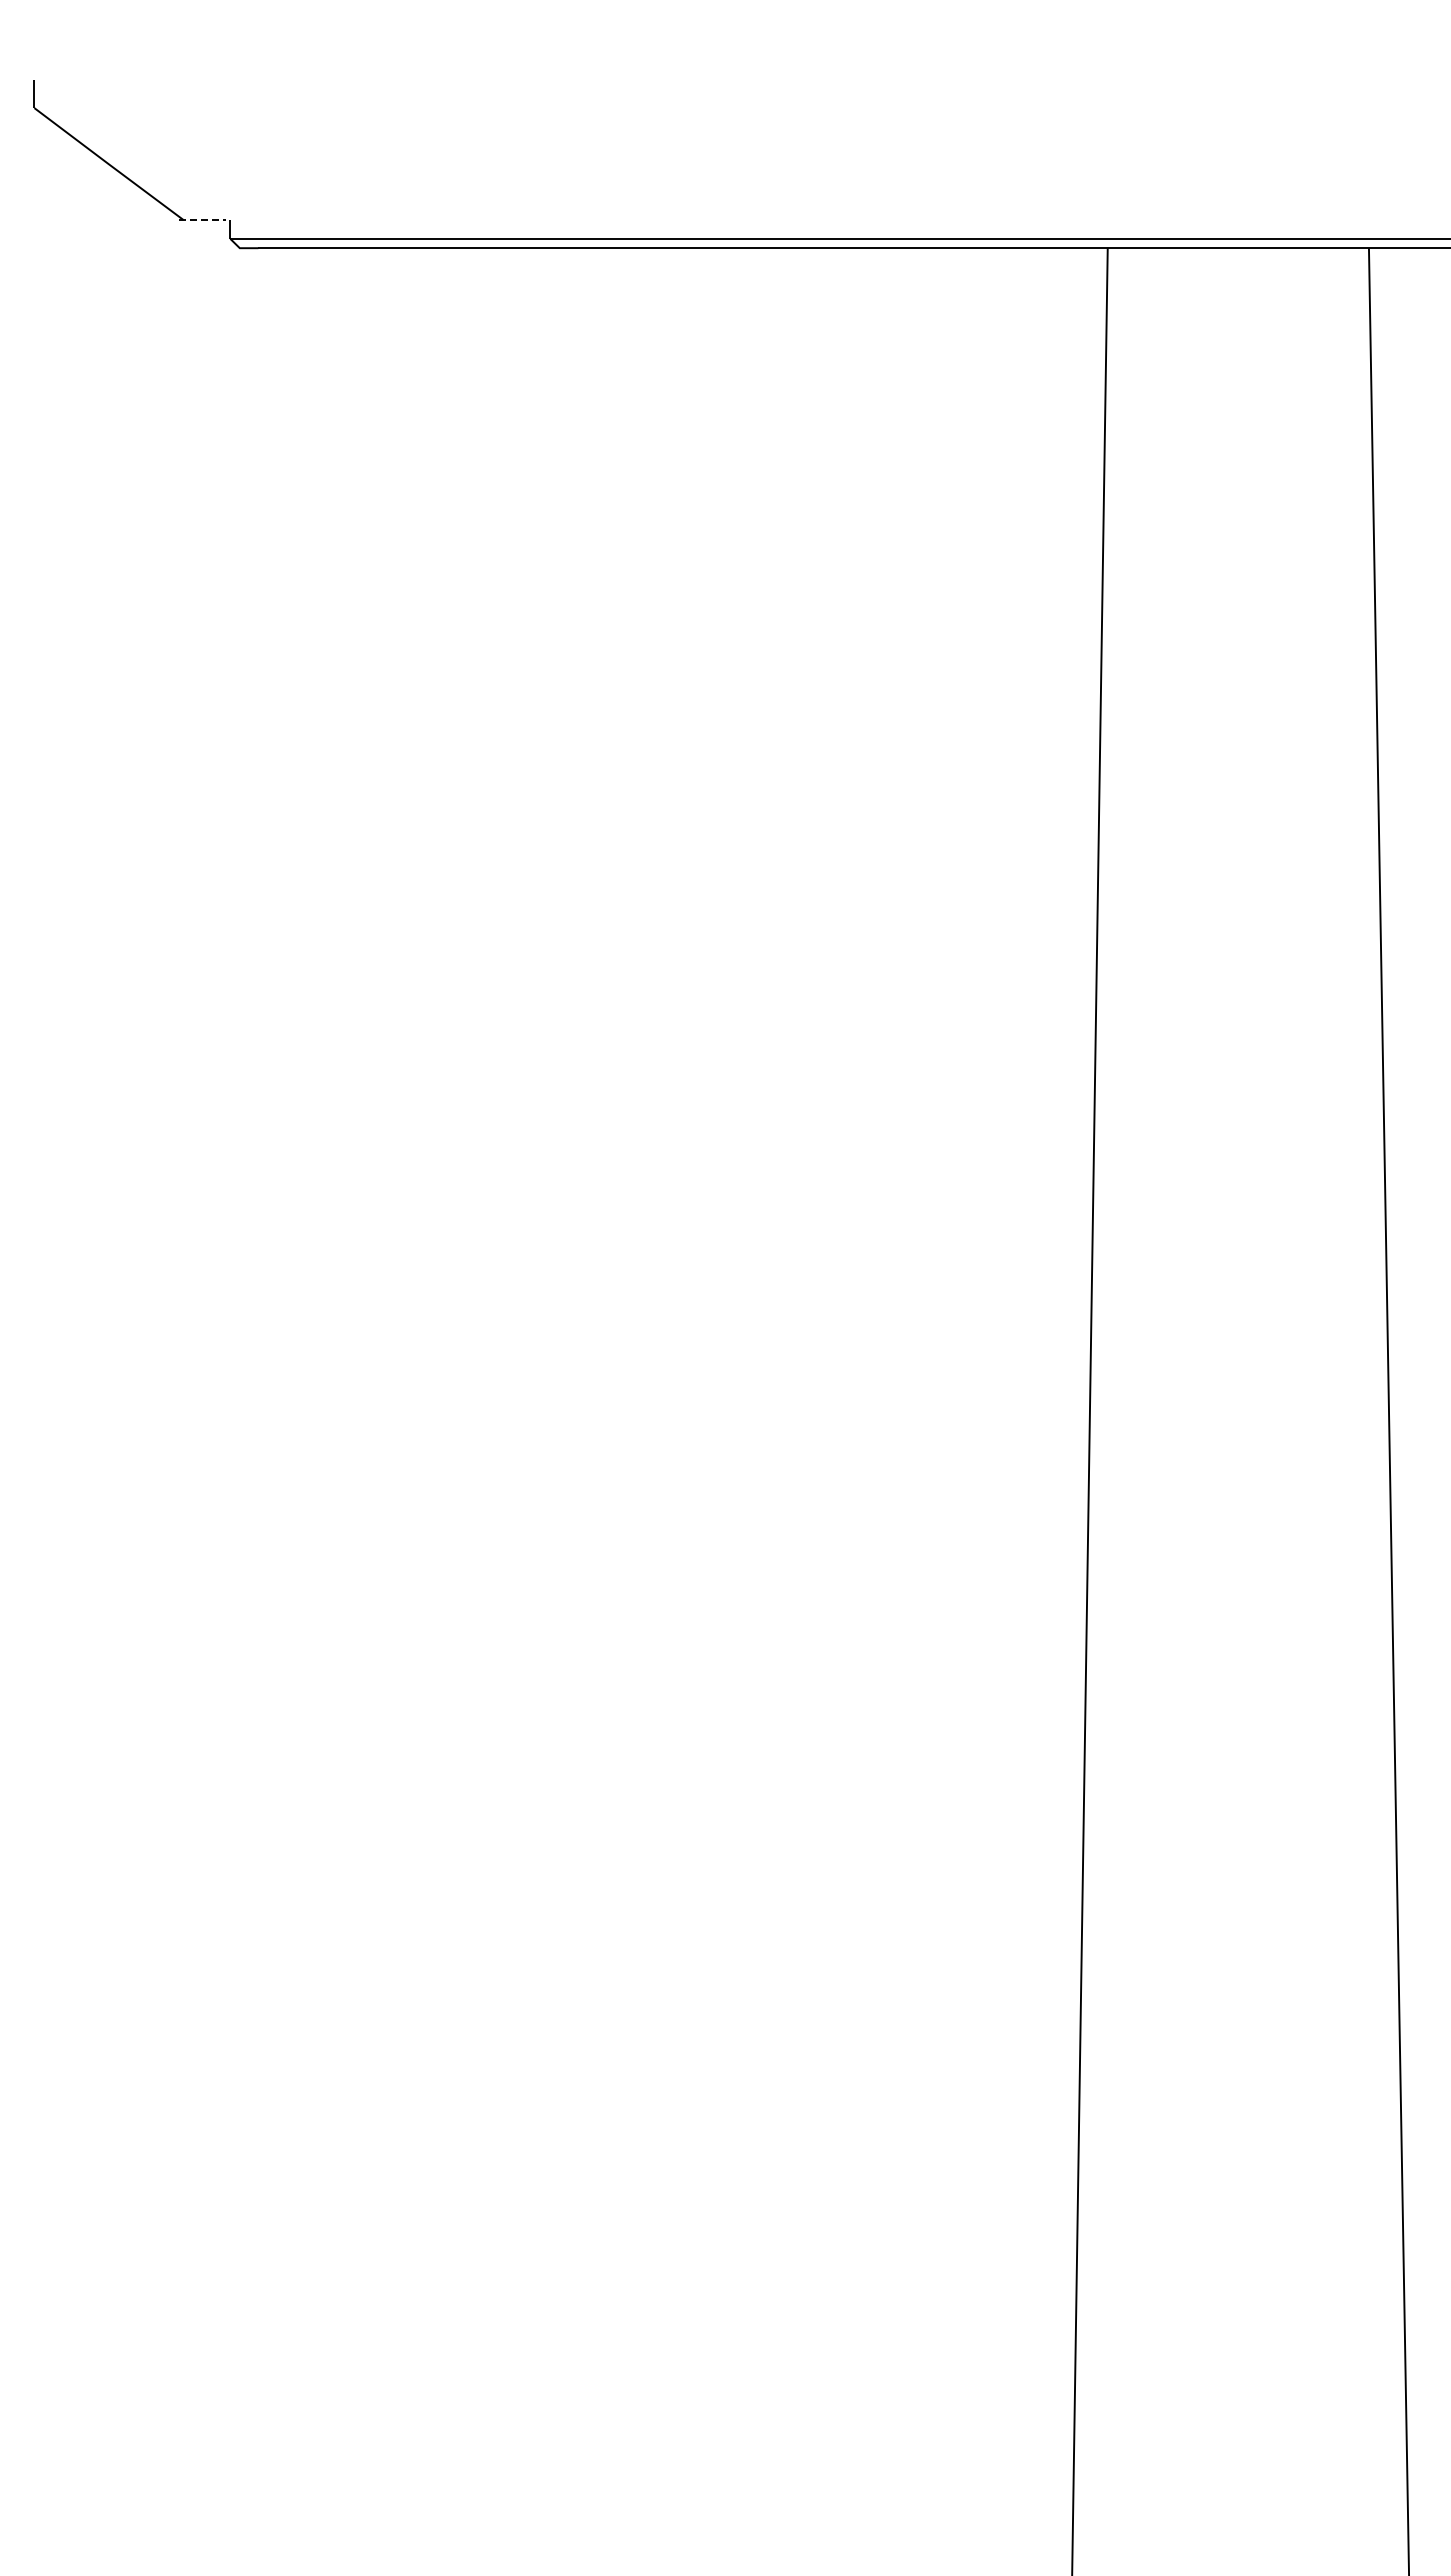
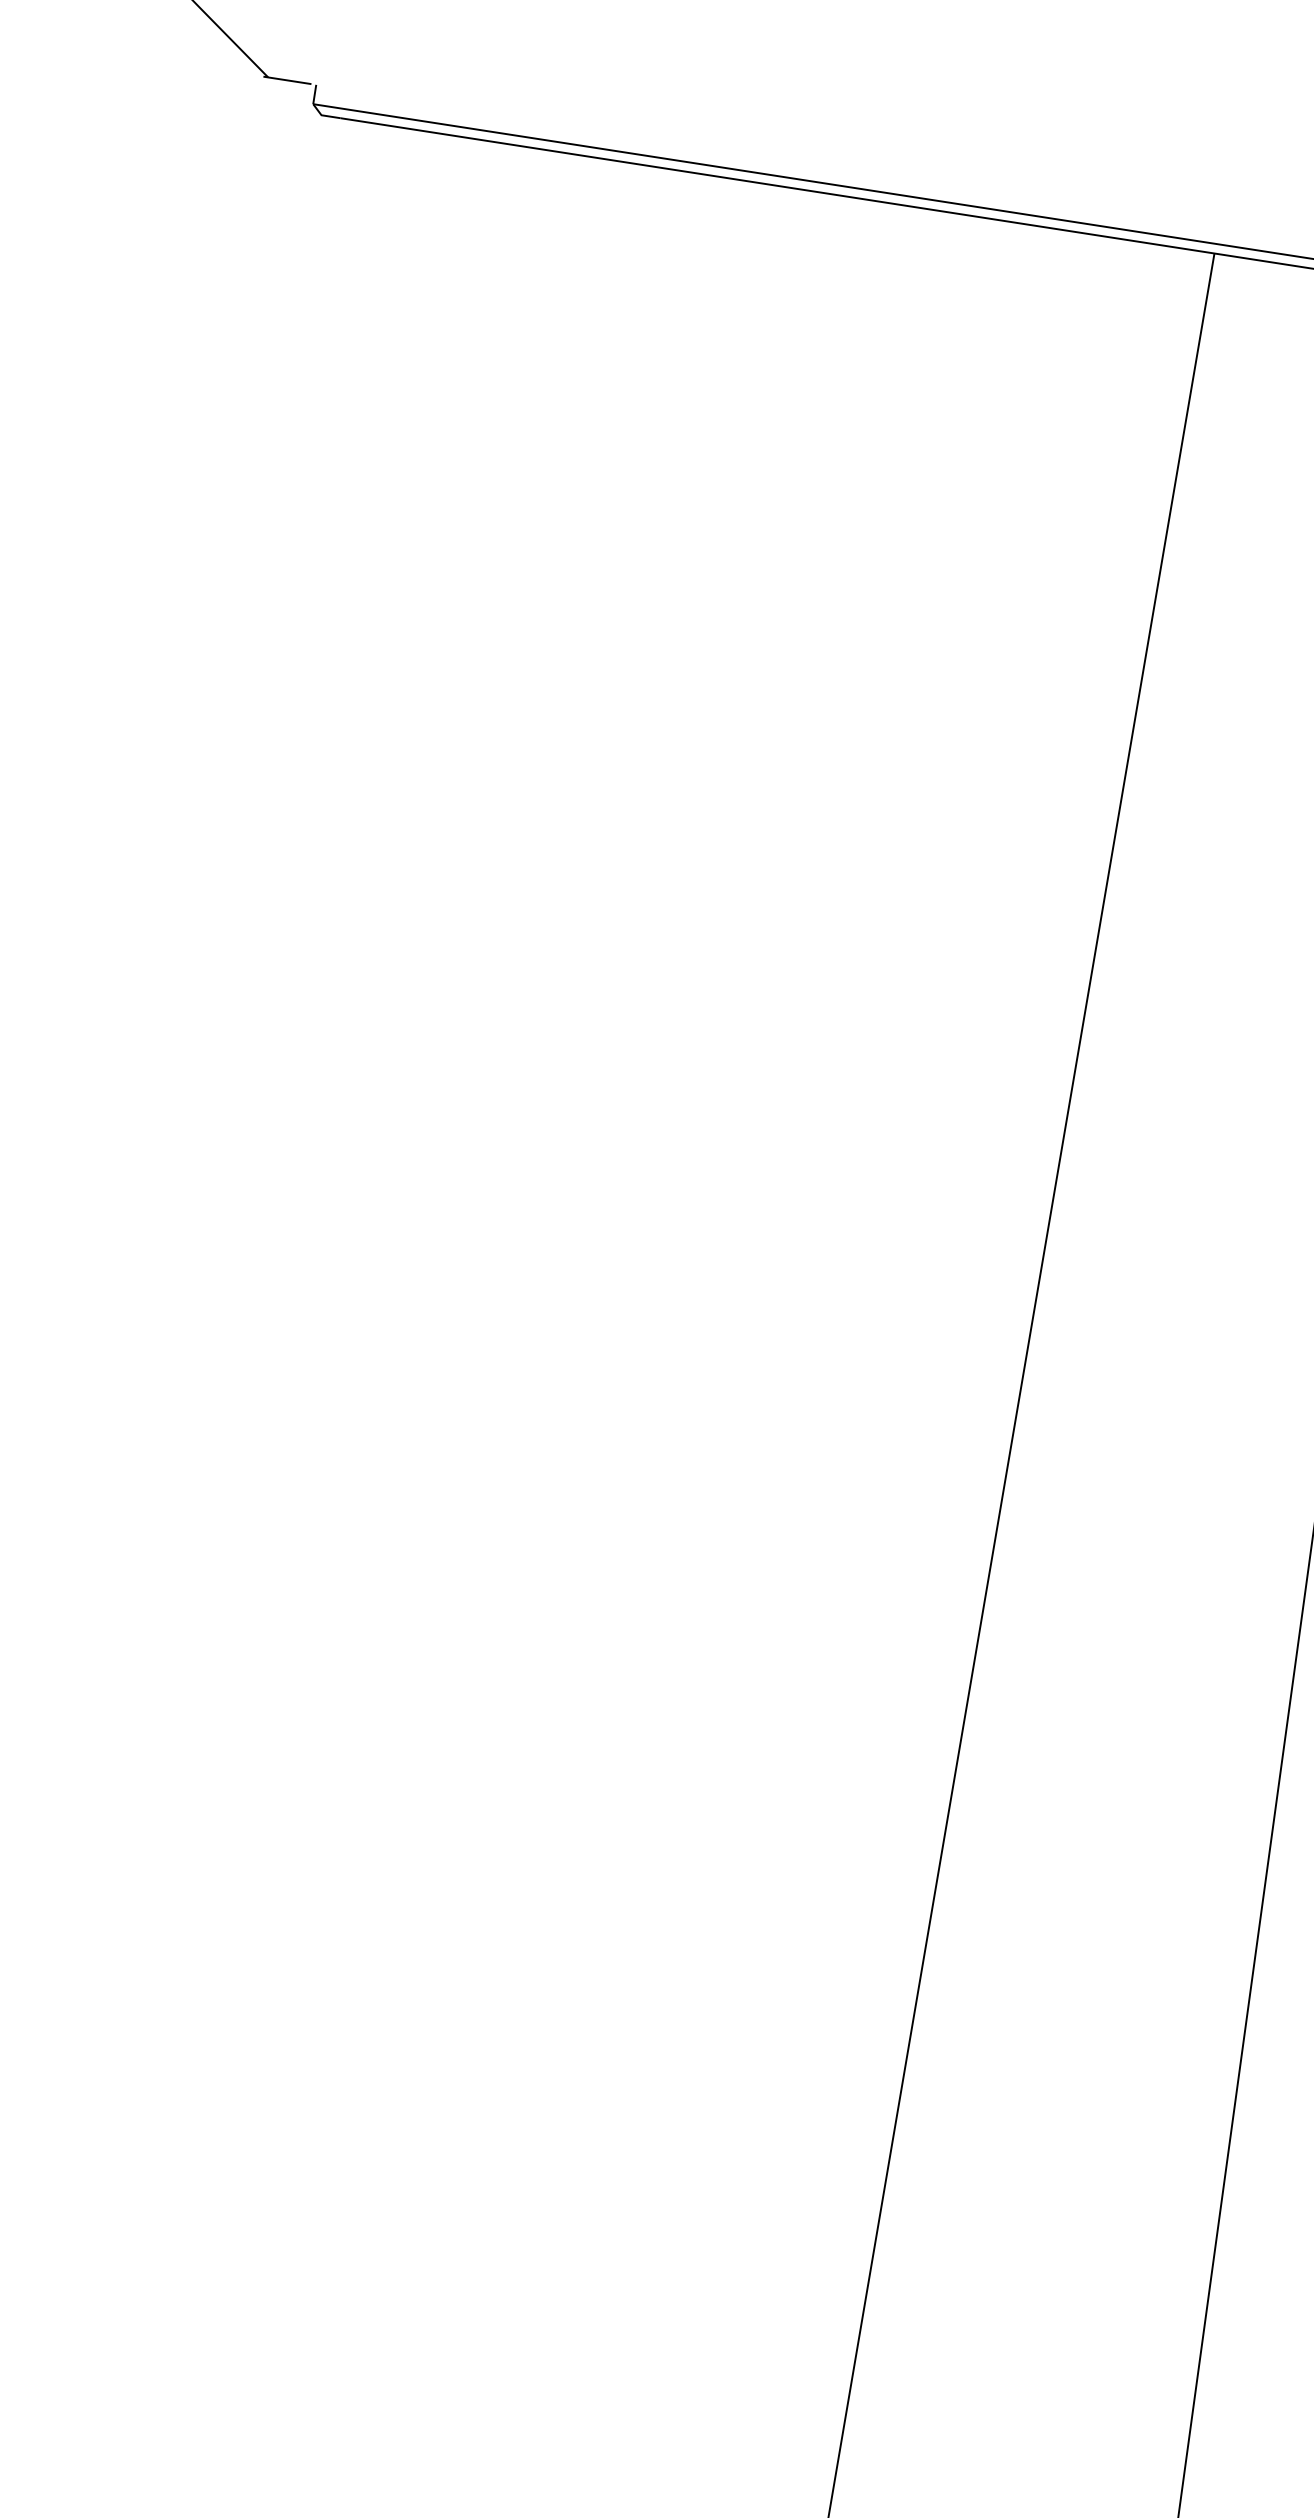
line: (202, 220) -> (287, 80), dashed -> solid

